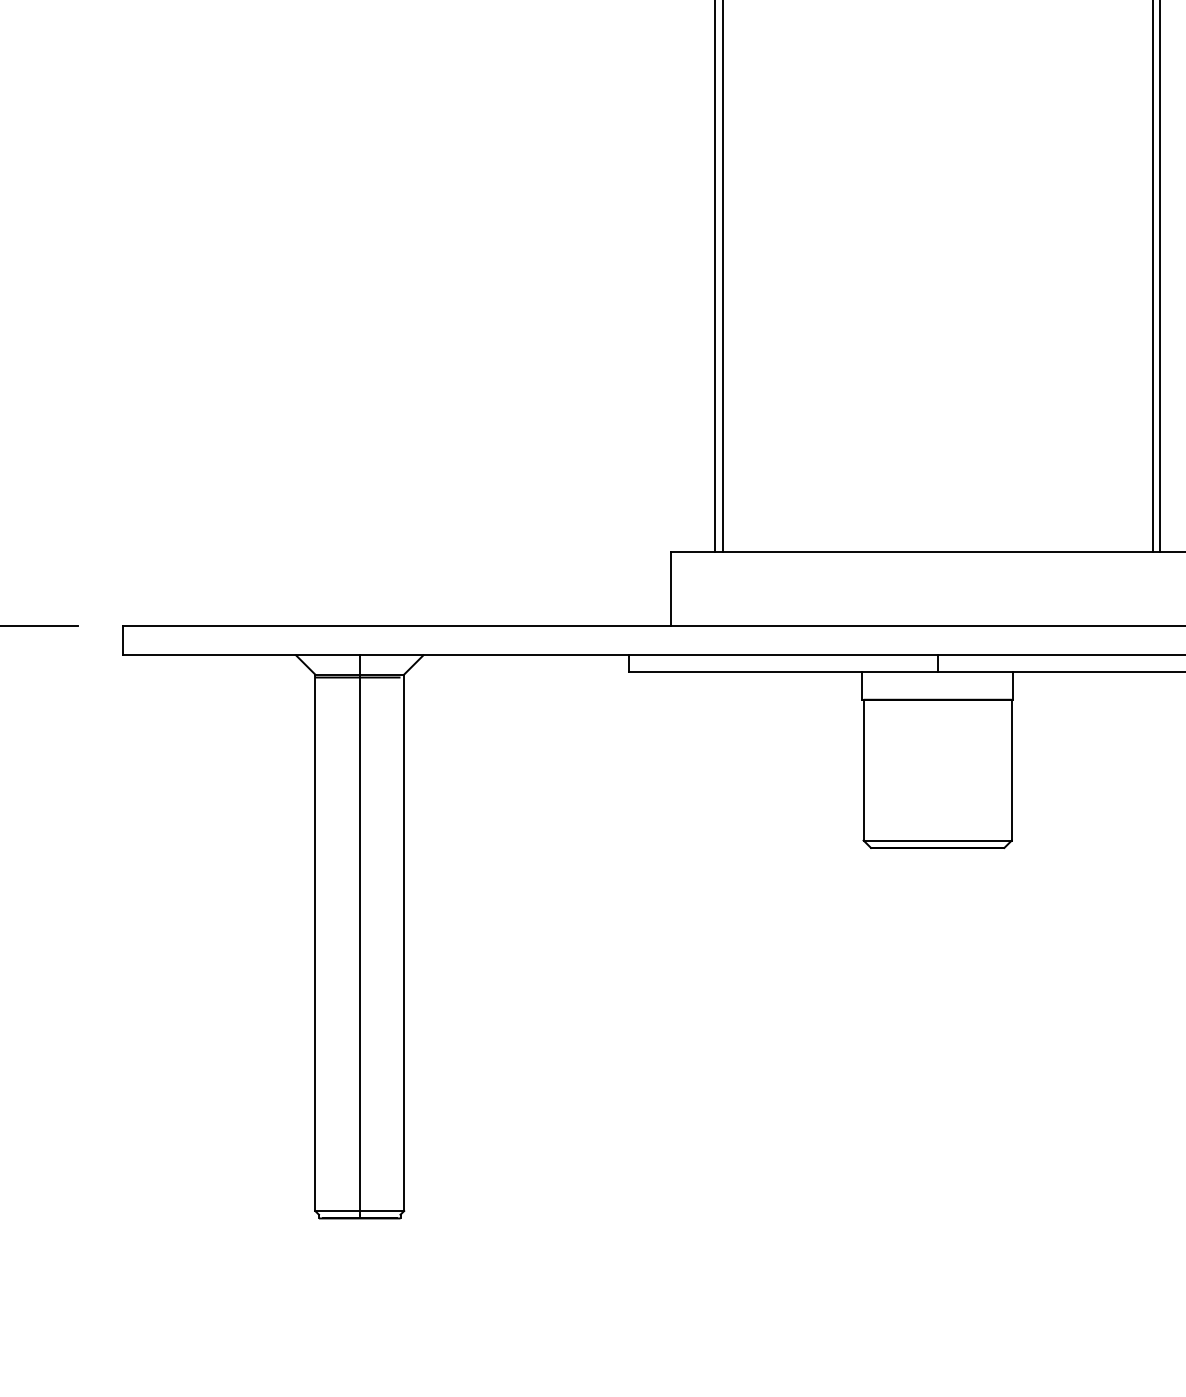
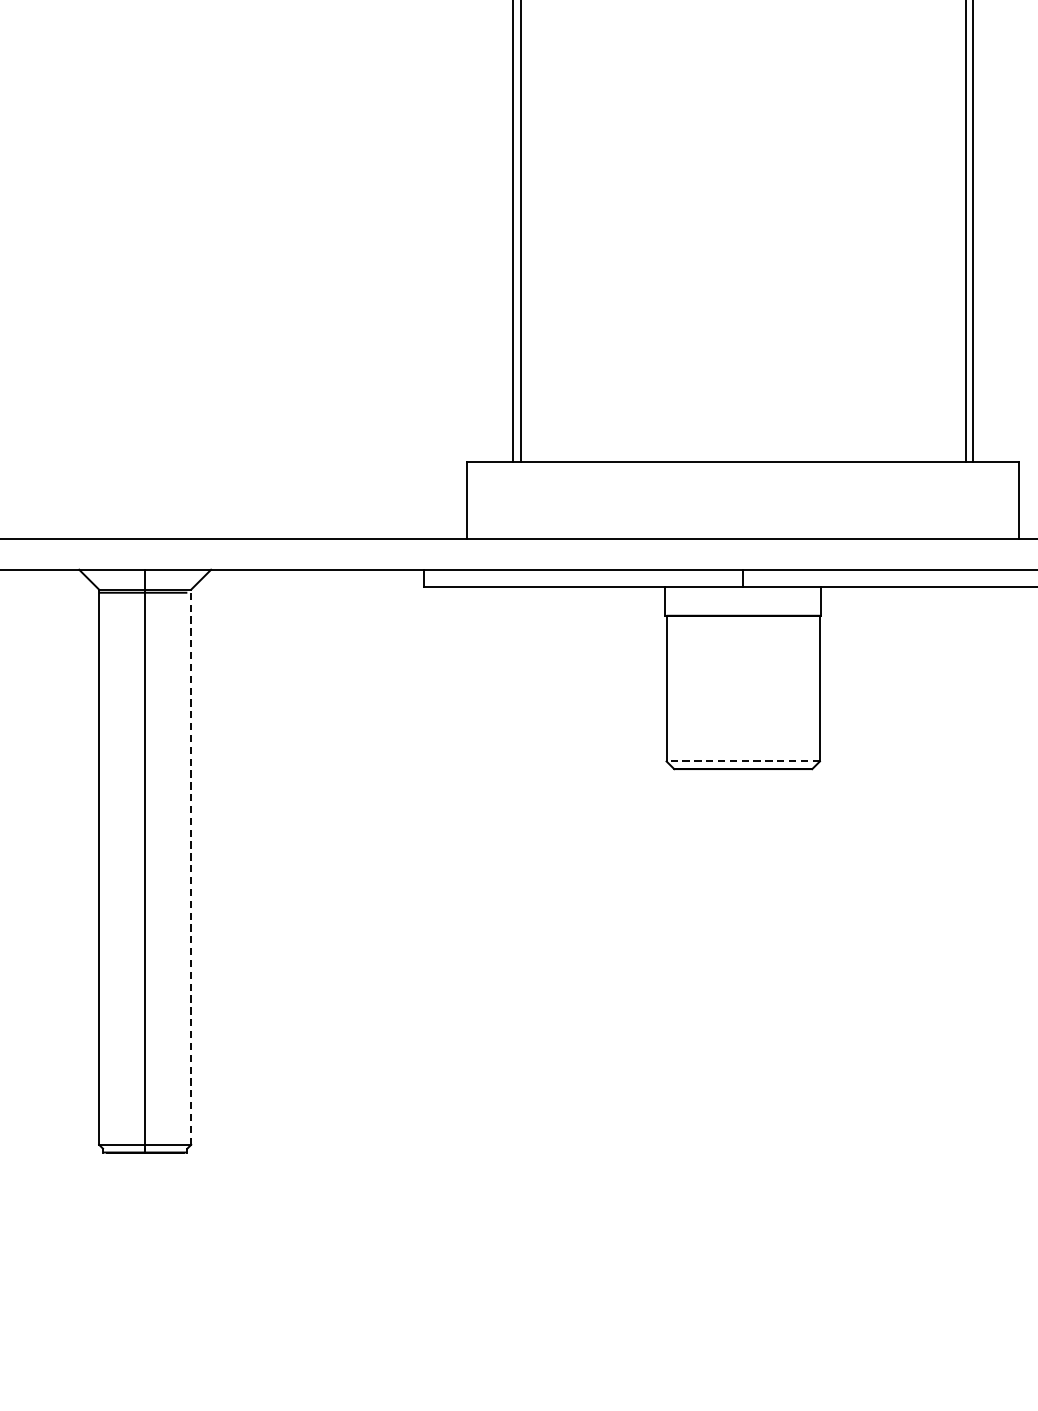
line: (937, 840) -> (743, 761), solid -> dashed
line: (404, 942) -> (191, 866), solid -> dashed

